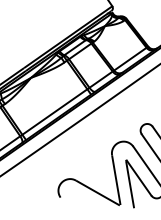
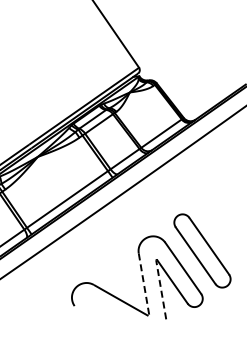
line: (116, 180) -> (144, 284), solid -> dashed
line: (130, 184) -> (161, 289), solid -> dashed

